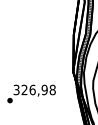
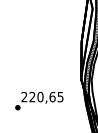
text: (34, 89) -> (42, 96), 326,98 -> 220,65

